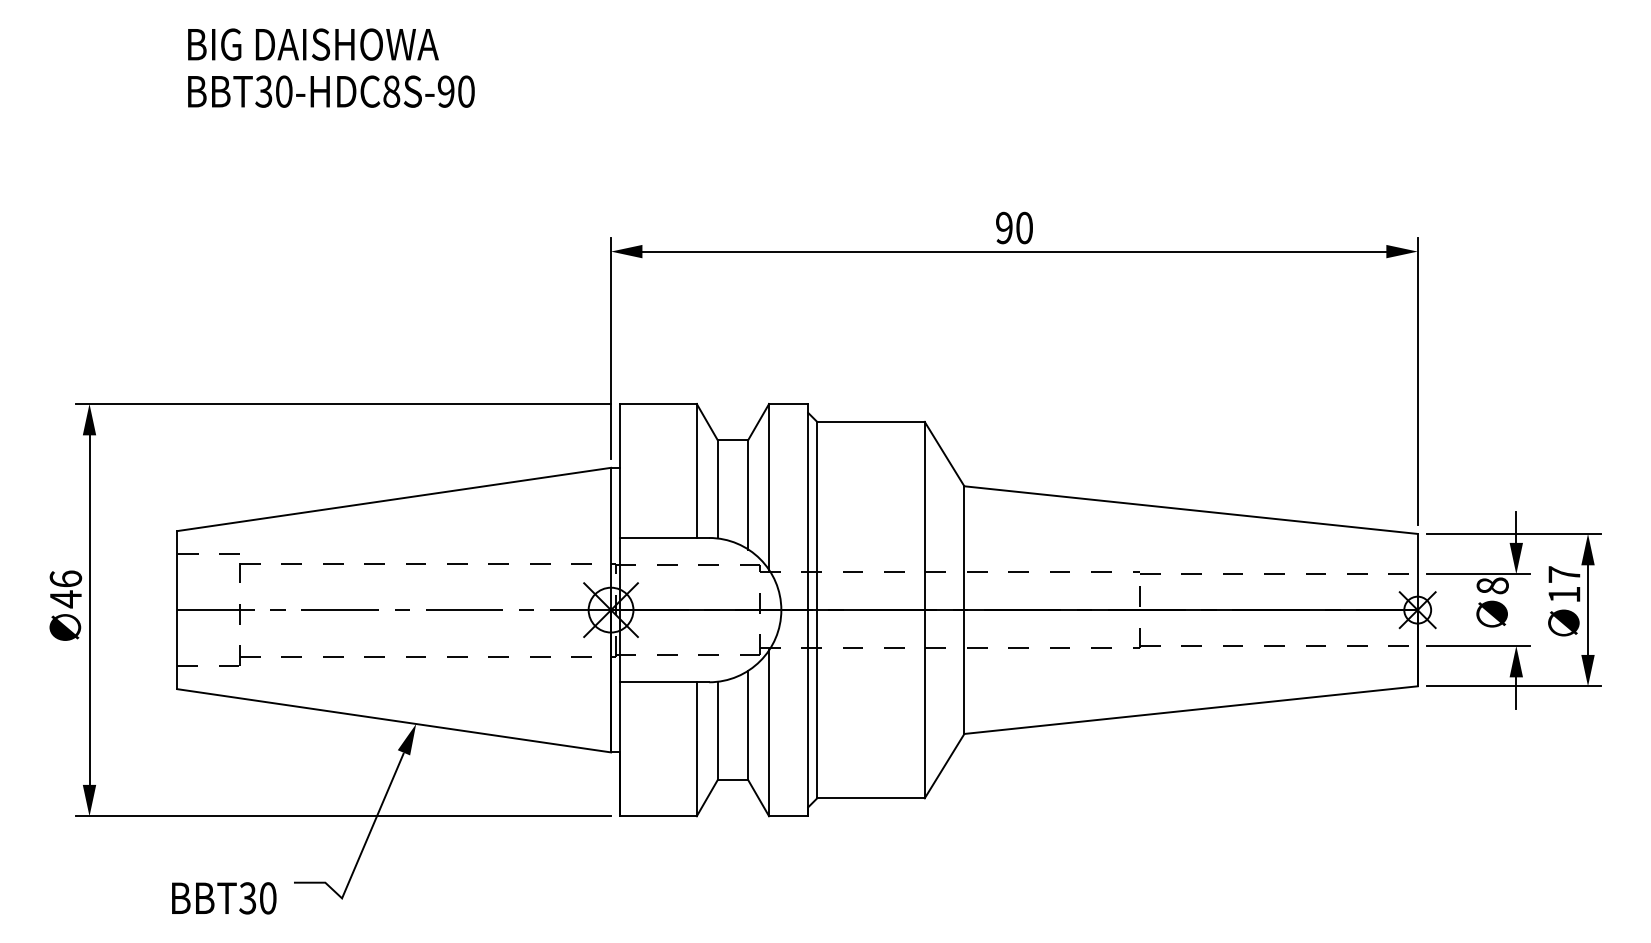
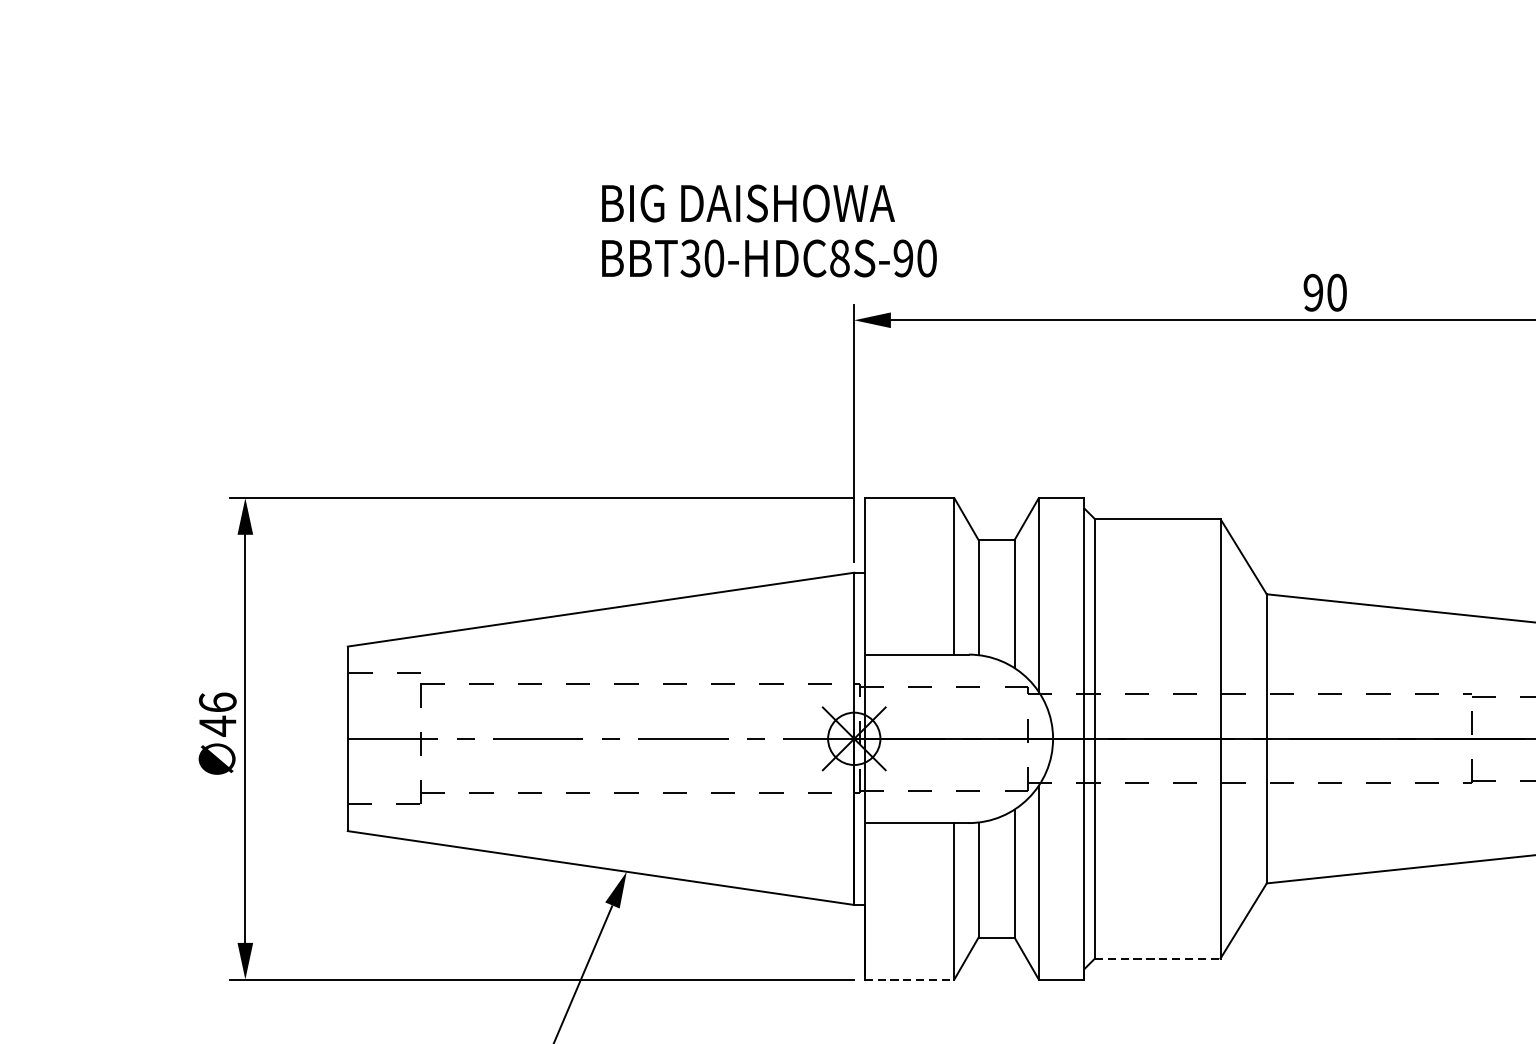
text: (331, 67) -> (769, 230), moved
line: (870, 798) -> (1157, 958), solid -> dashed
line: (658, 816) -> (909, 979), solid -> dashed

